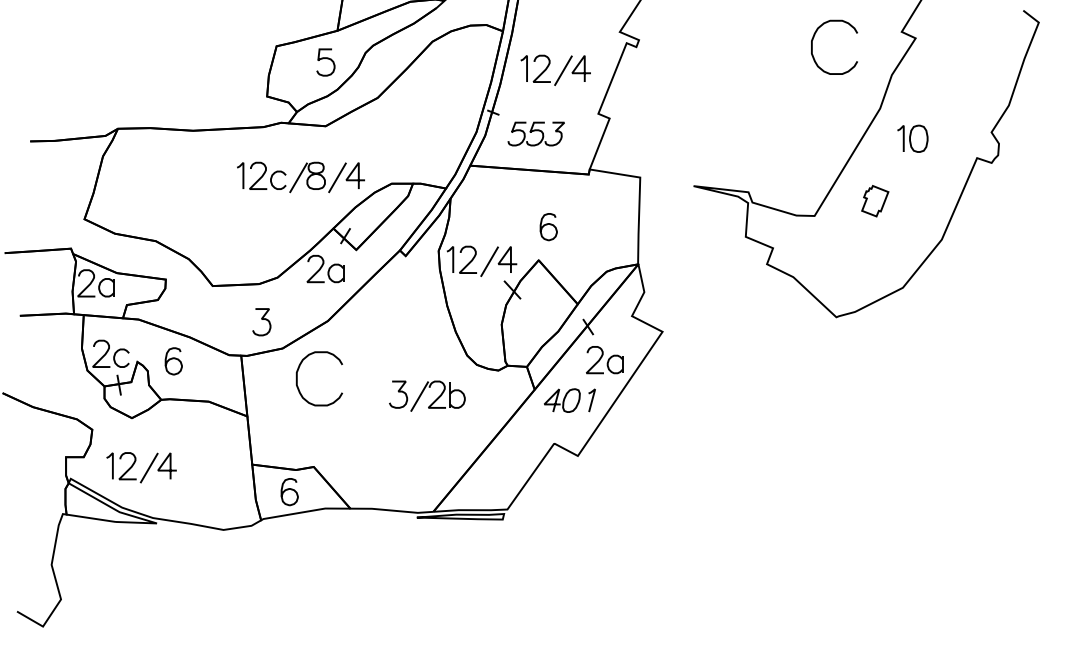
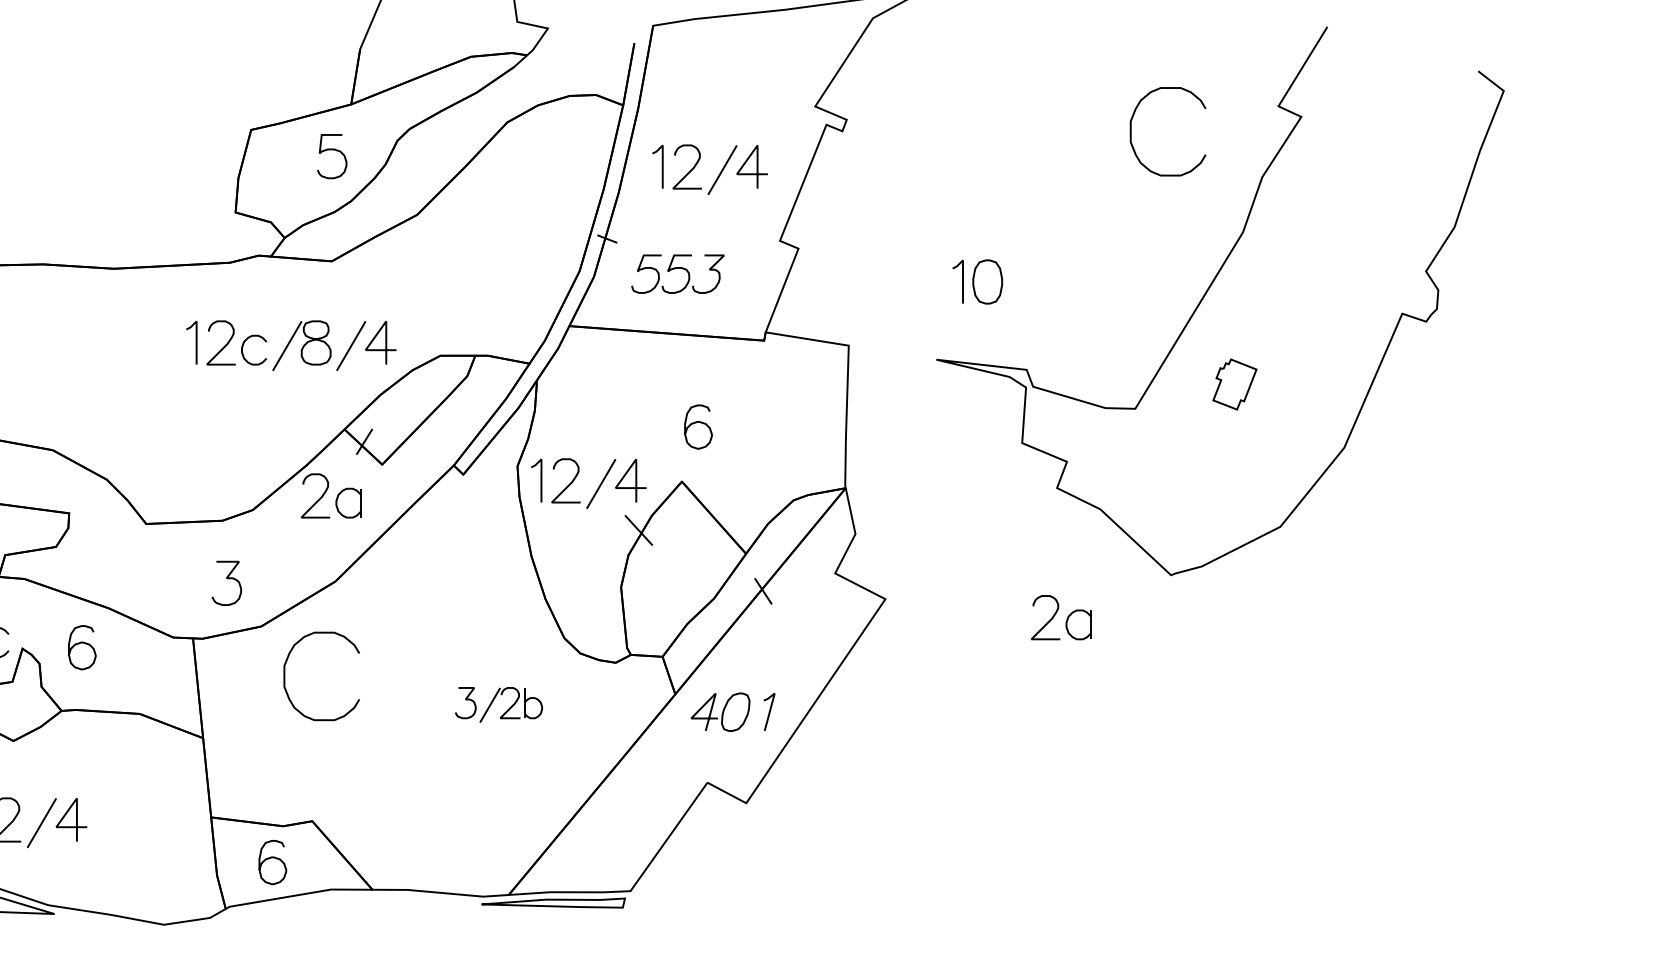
part: (912, 138) -> (977, 281), moved
part: (604, 360) -> (1061, 618), moved
part: (427, 395) -> (499, 703), size x0.7

